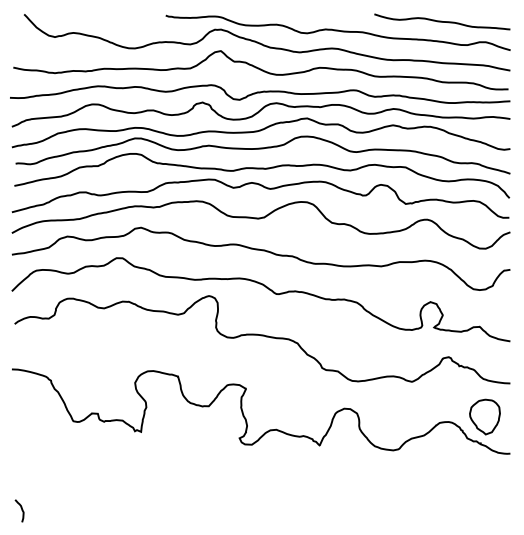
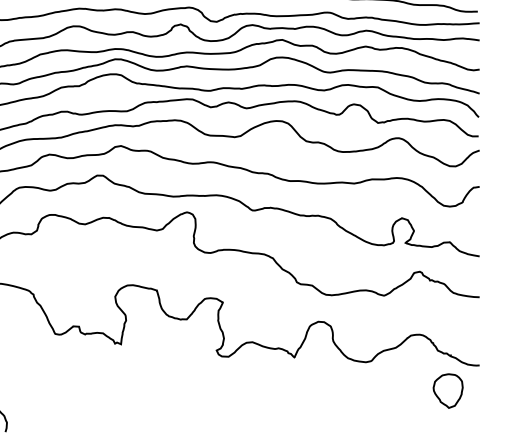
part: (484, 416) -> (447, 390), moved

